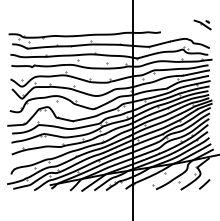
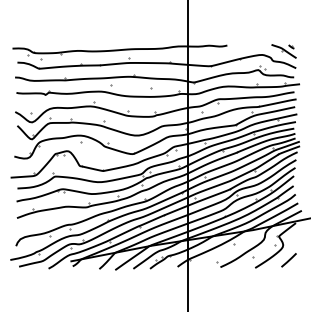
part: (202, 25) -> (283, 51), moved

